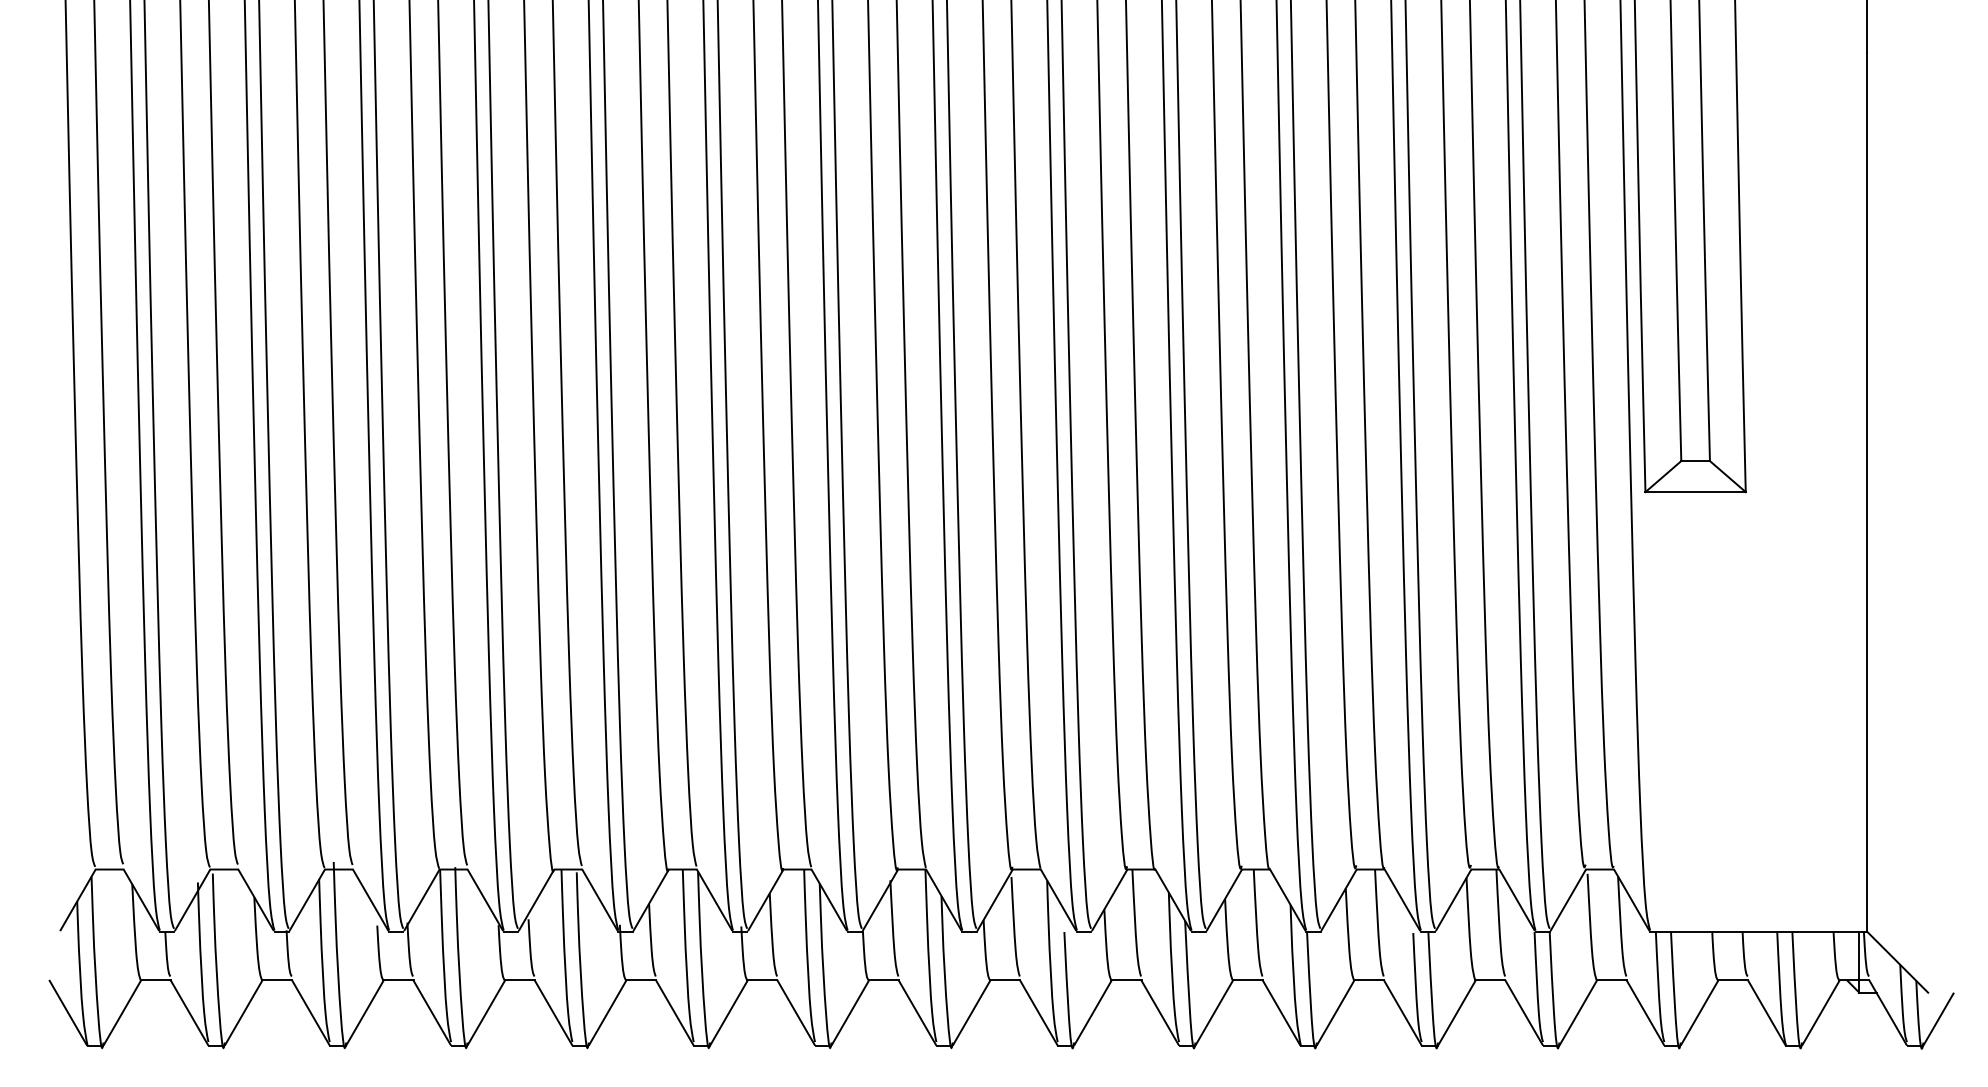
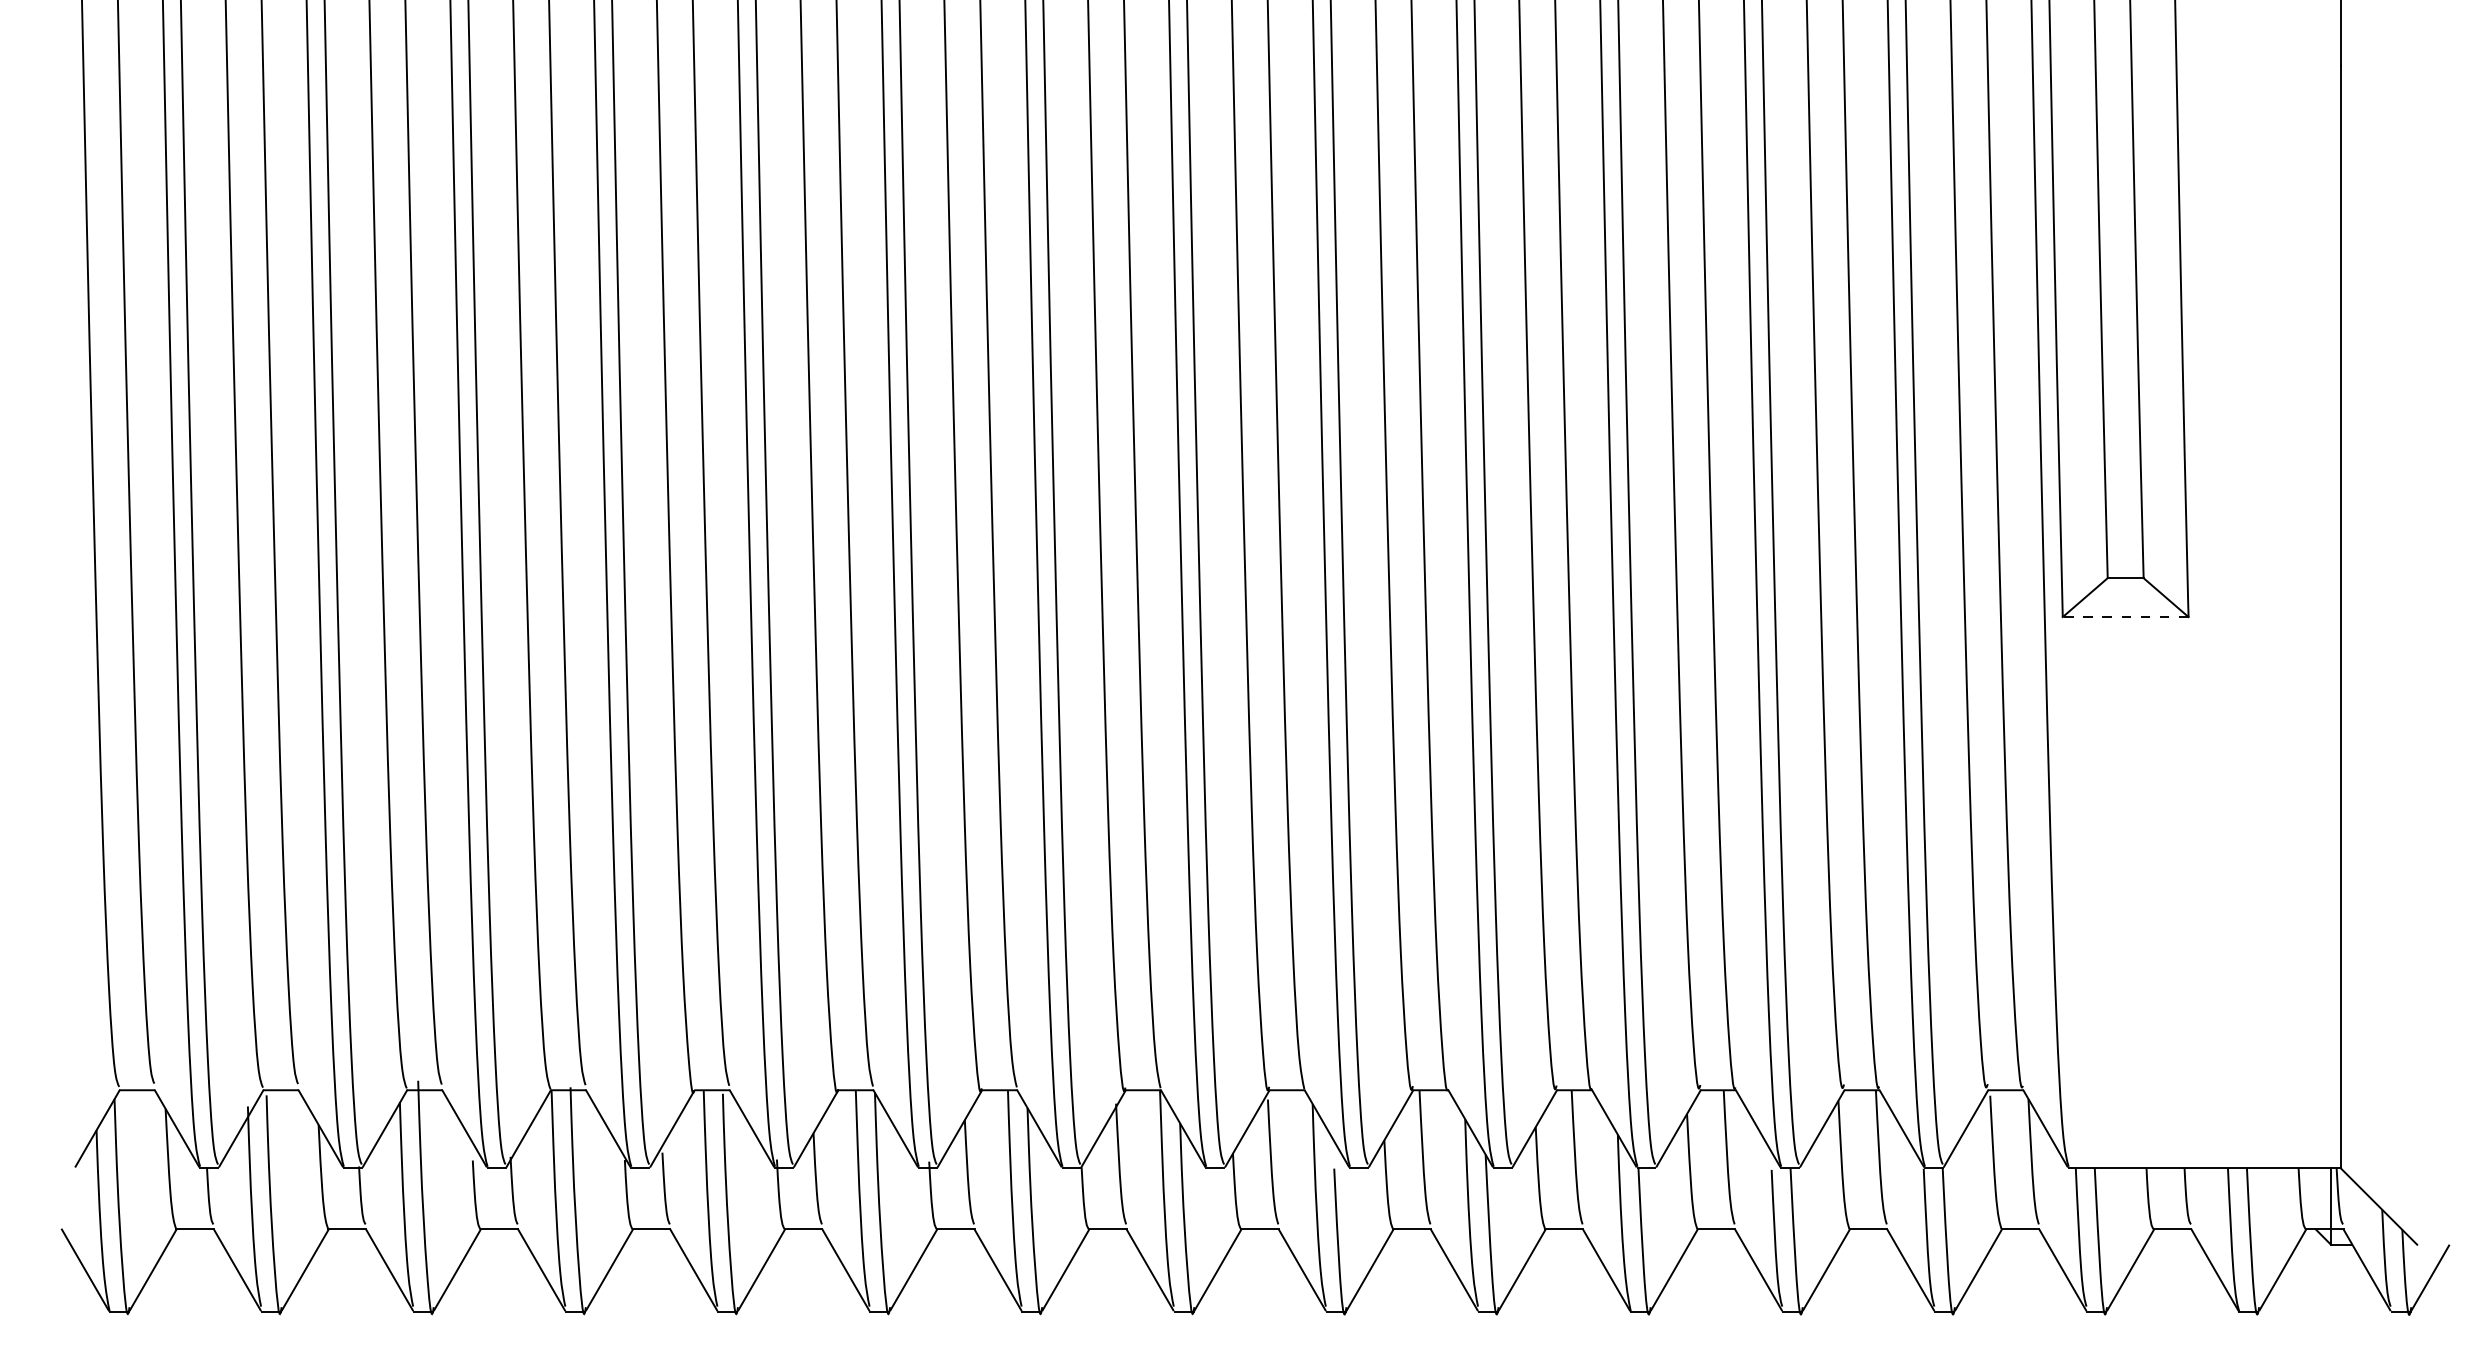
line: (1695, 492) -> (2125, 617), solid -> dashed

